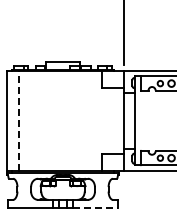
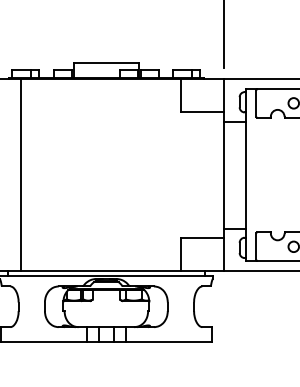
line: (18, 120) -> (20, 174), dashed -> solid
line: (95, 207) -> (168, 341), dashed -> solid

